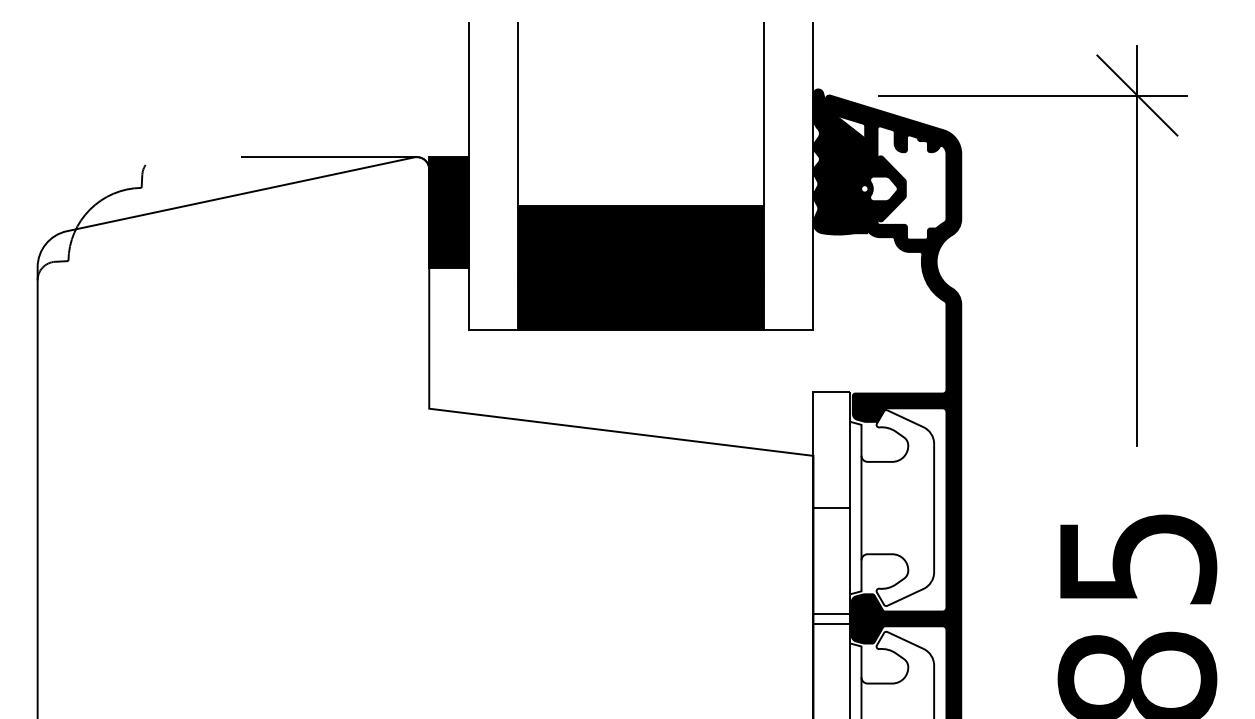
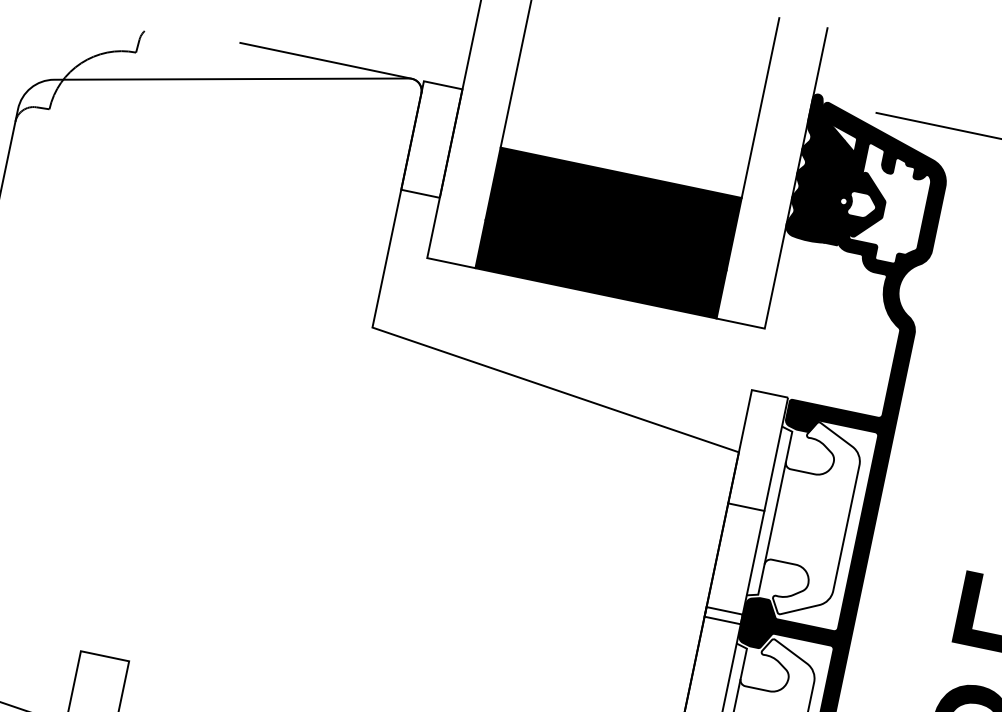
fill: (448, 212) -> (431, 139), removed

